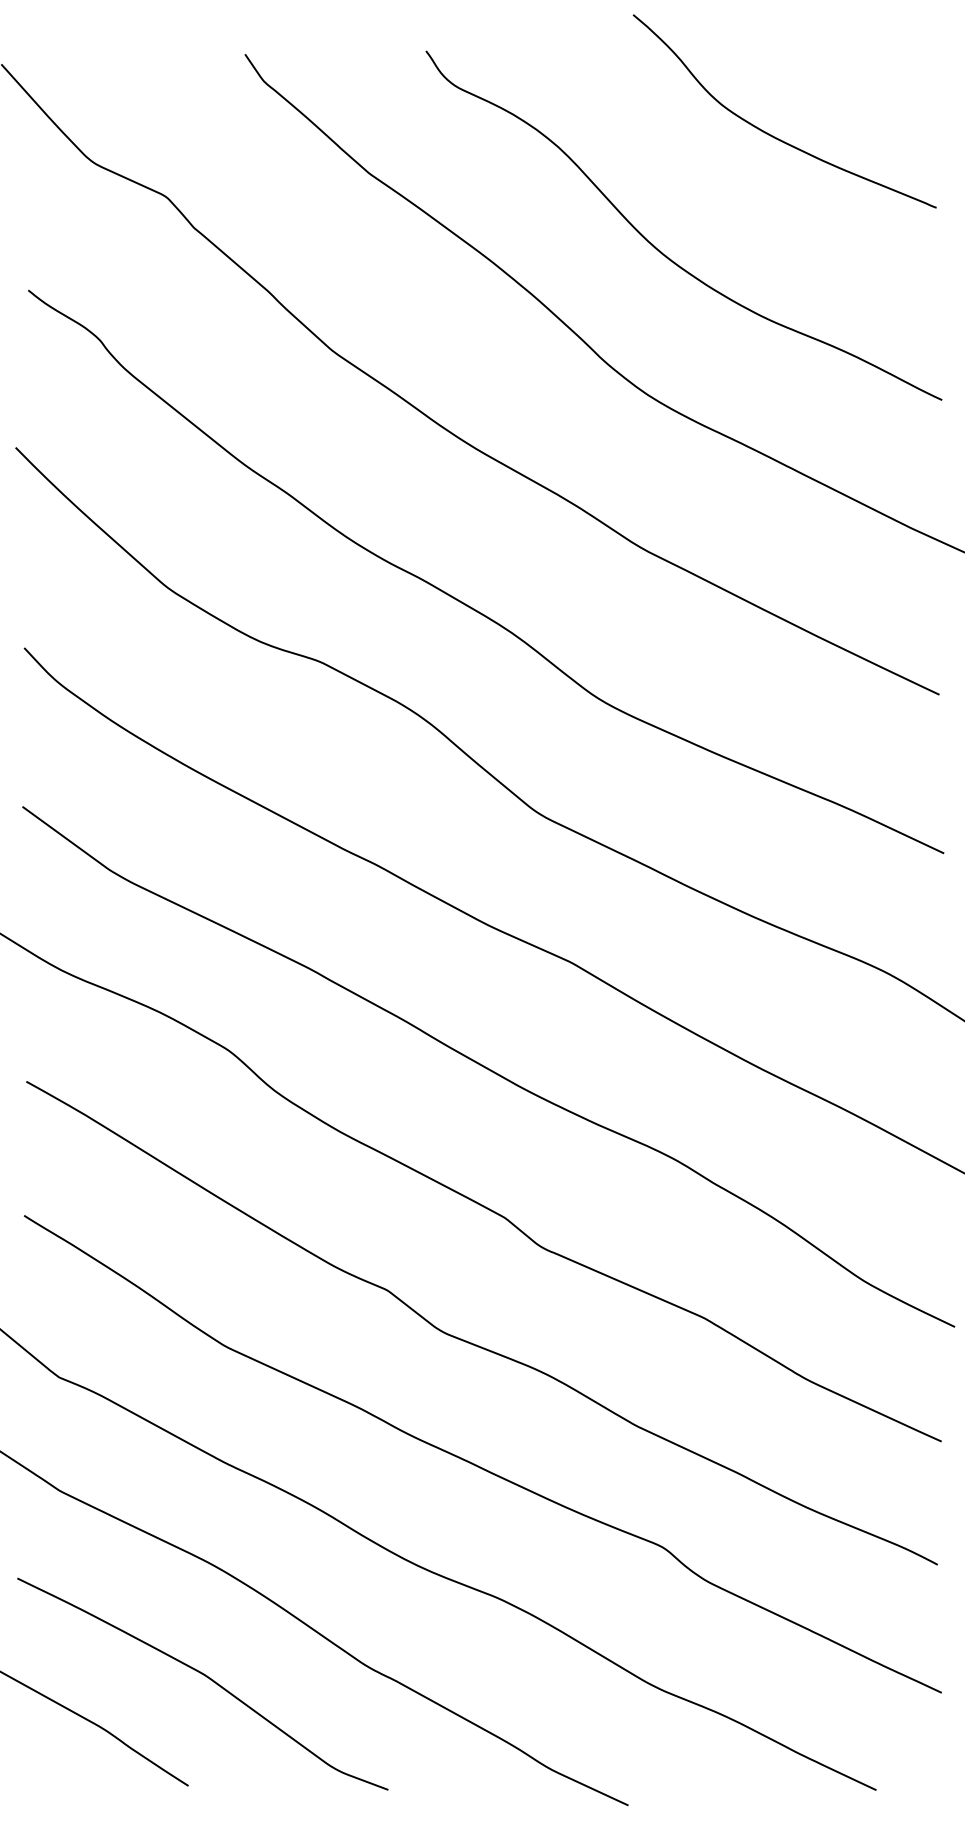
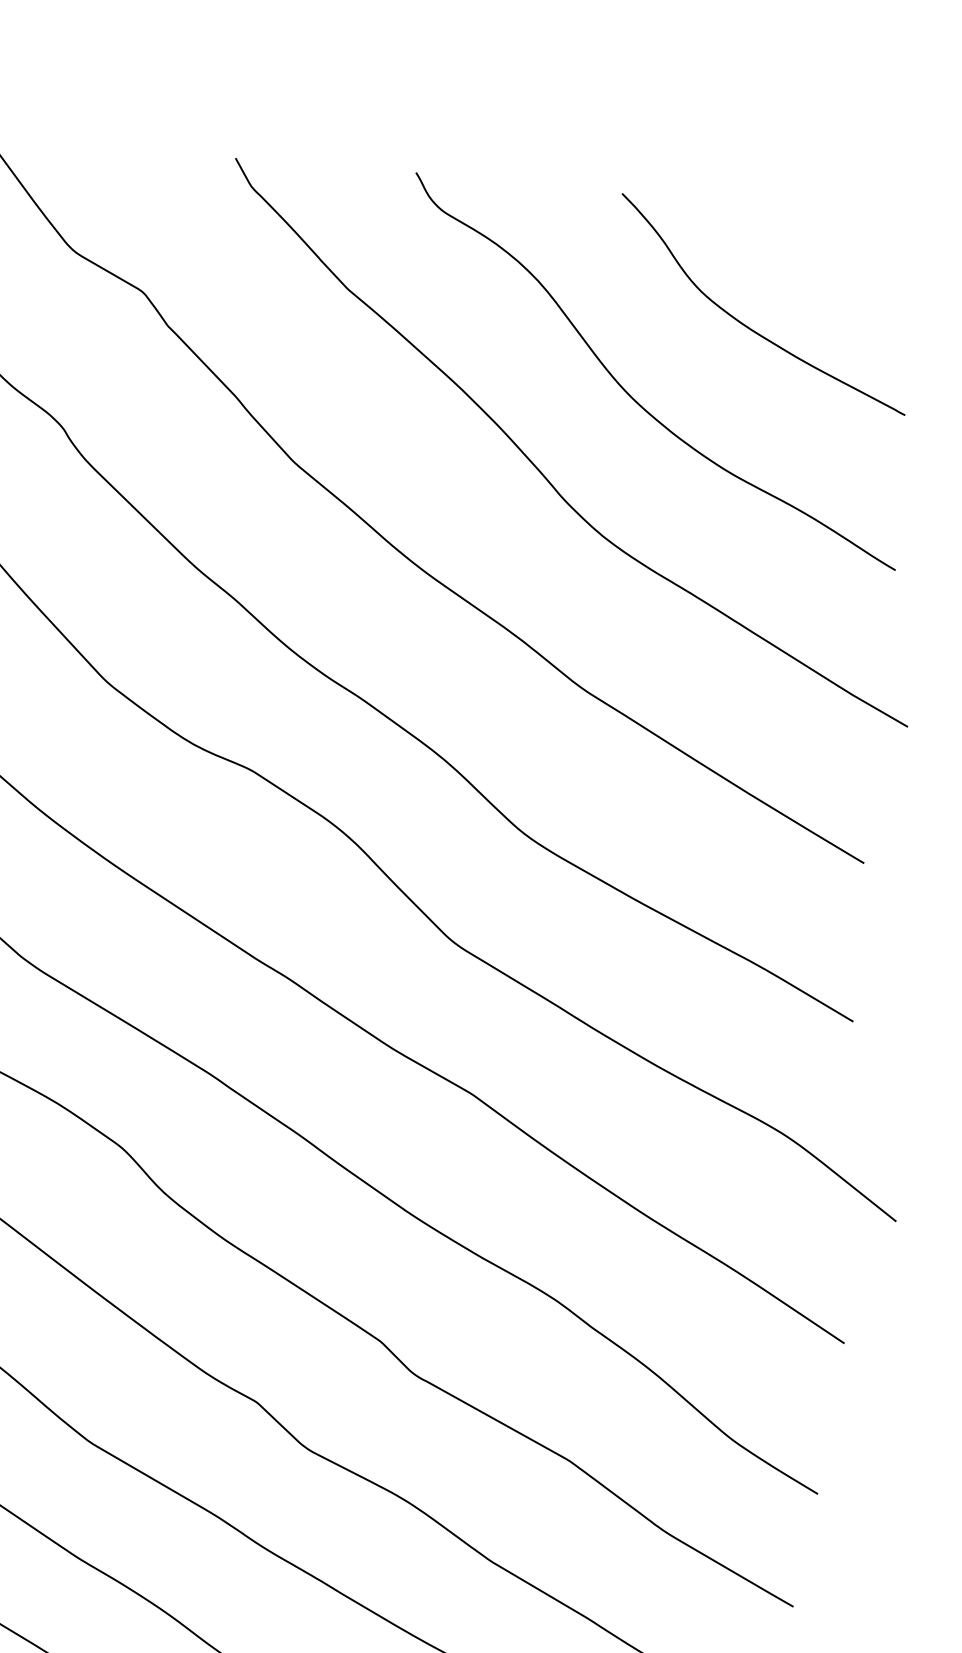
curve: (773, 135) -> (749, 327), moved

